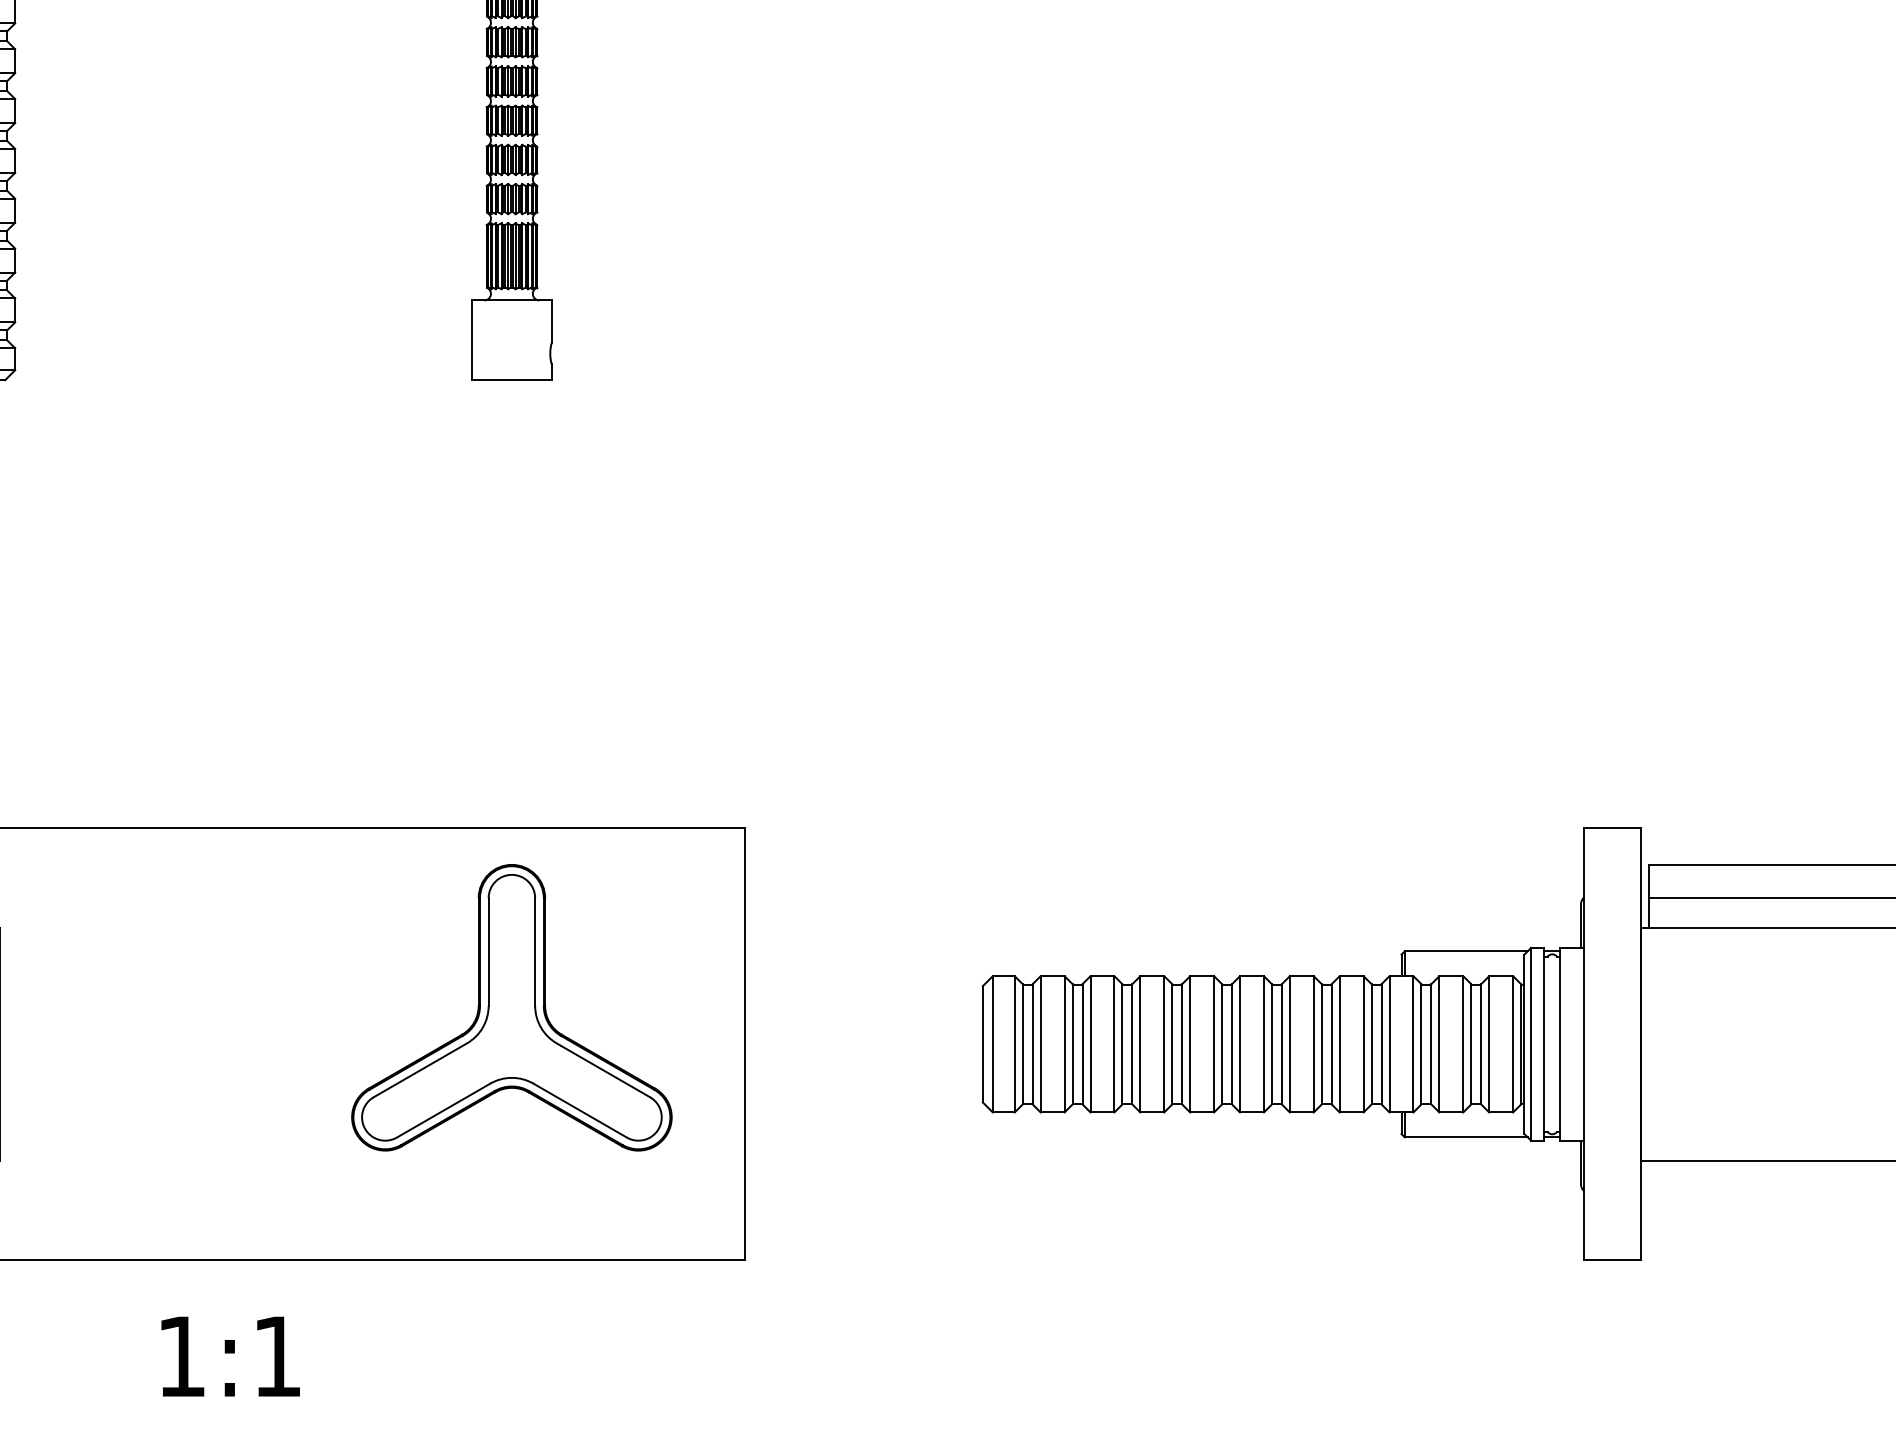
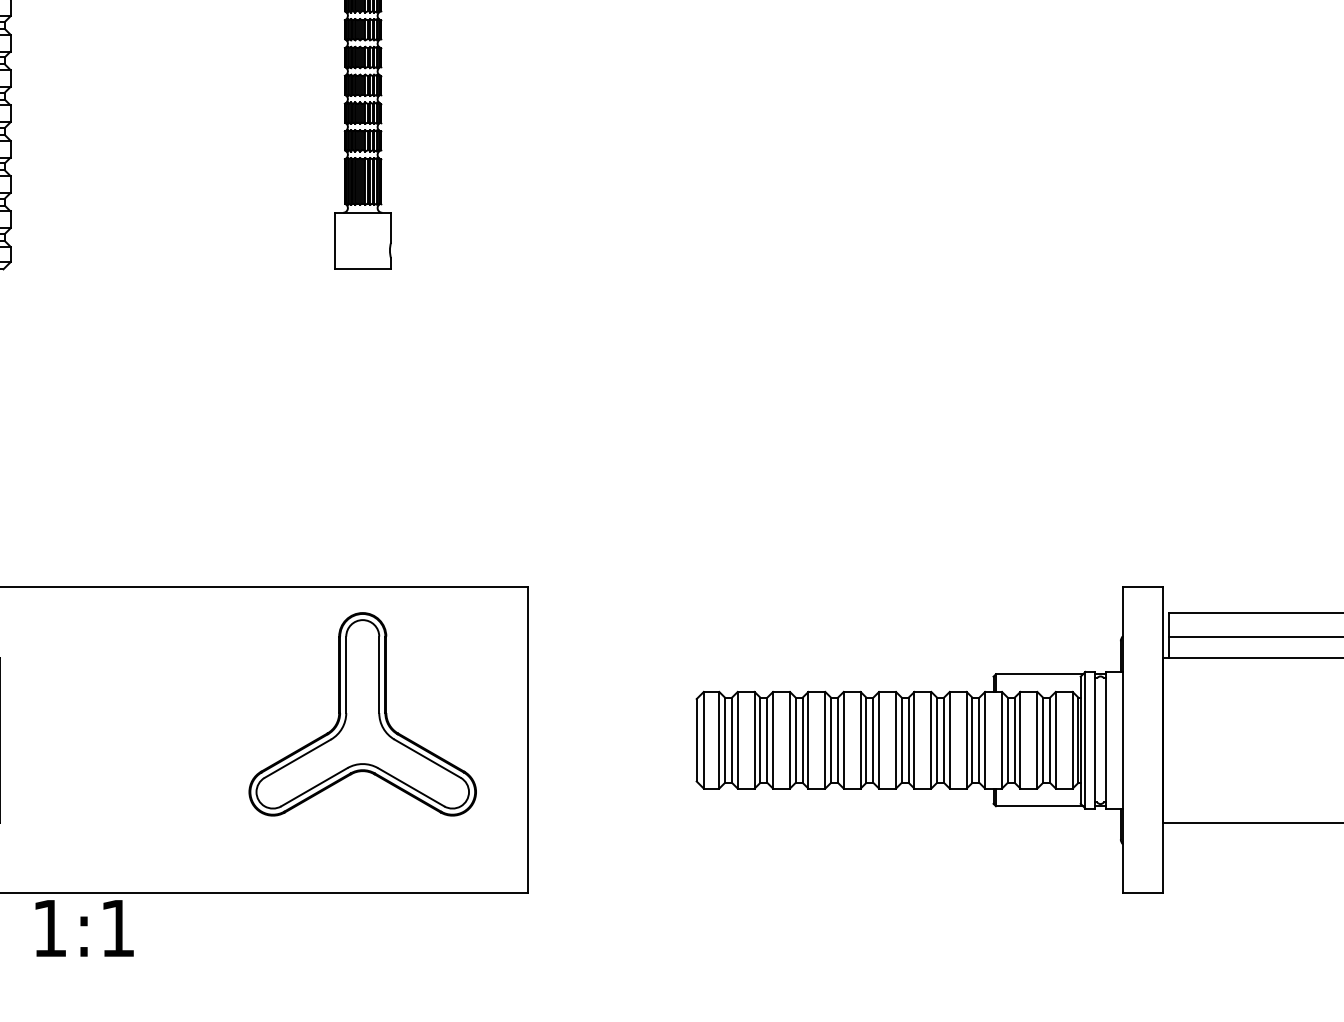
text: (230, 1356) -> (84, 928), moved

